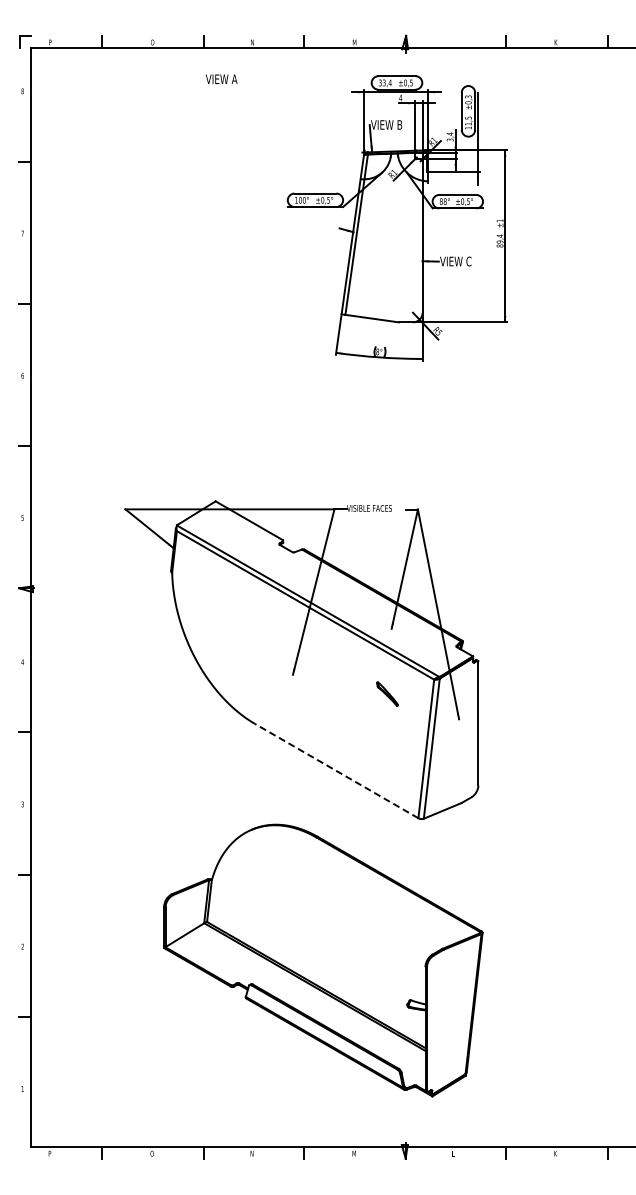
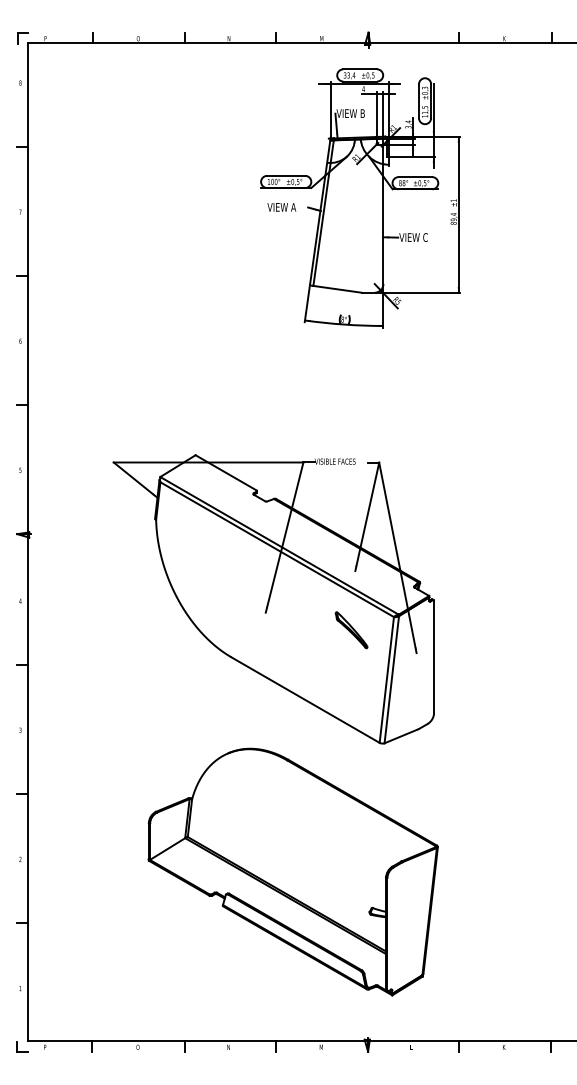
text: (221, 78) -> (281, 206), moved
part: (387, 693) -> (351, 629), size x1.67
line: (336, 770) -> (305, 699), dashed -> solid
part: (24, 1153) -> (22, 1047), added

